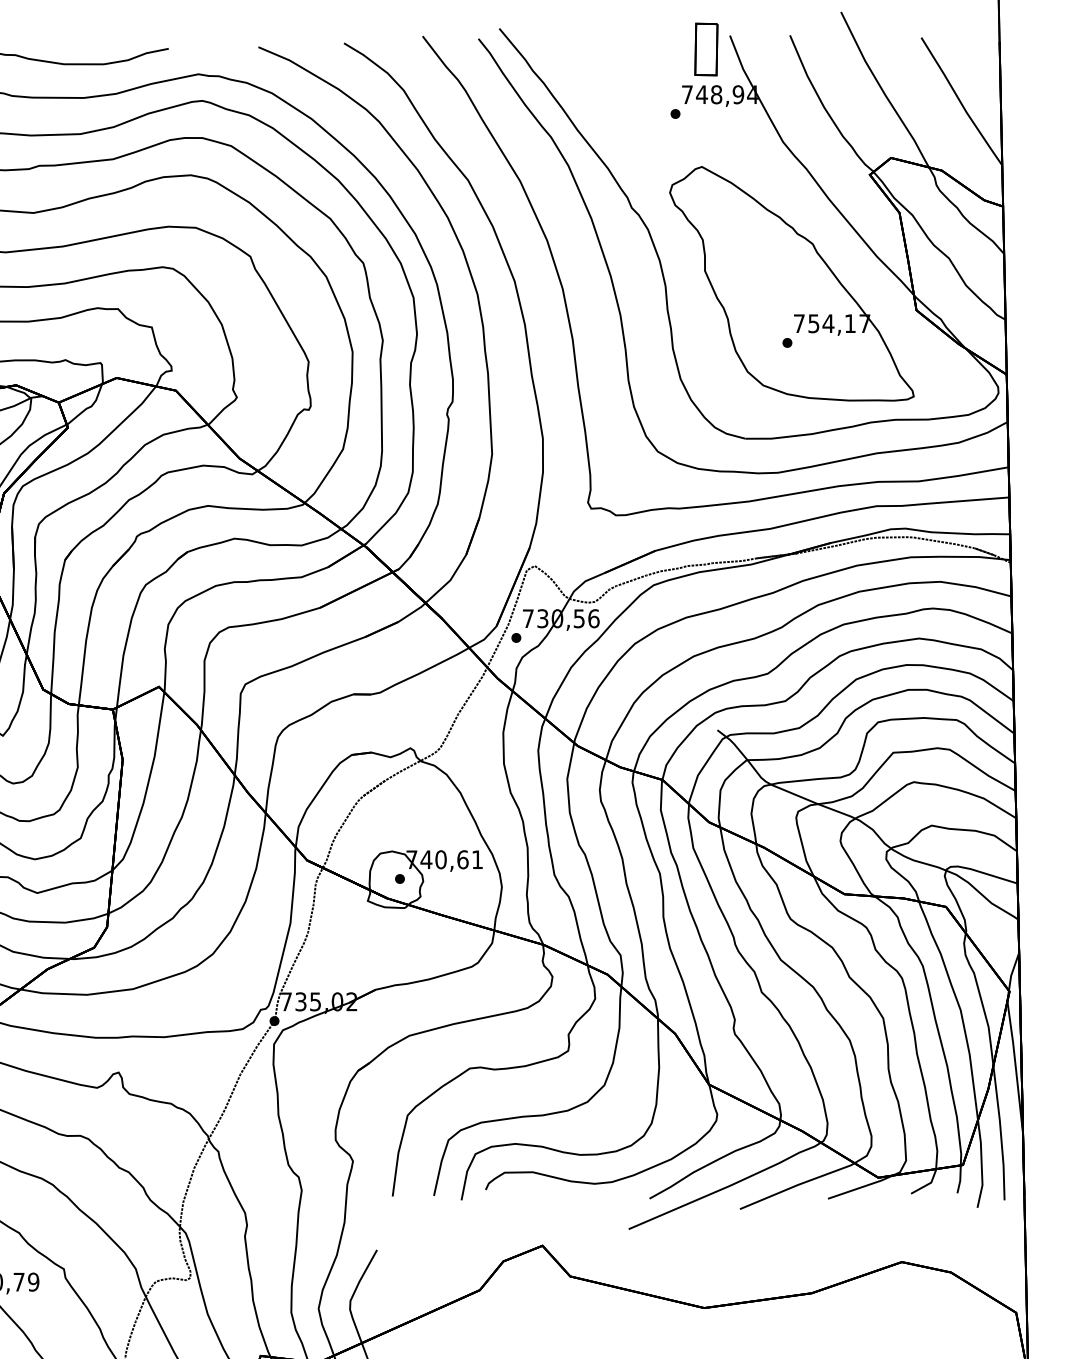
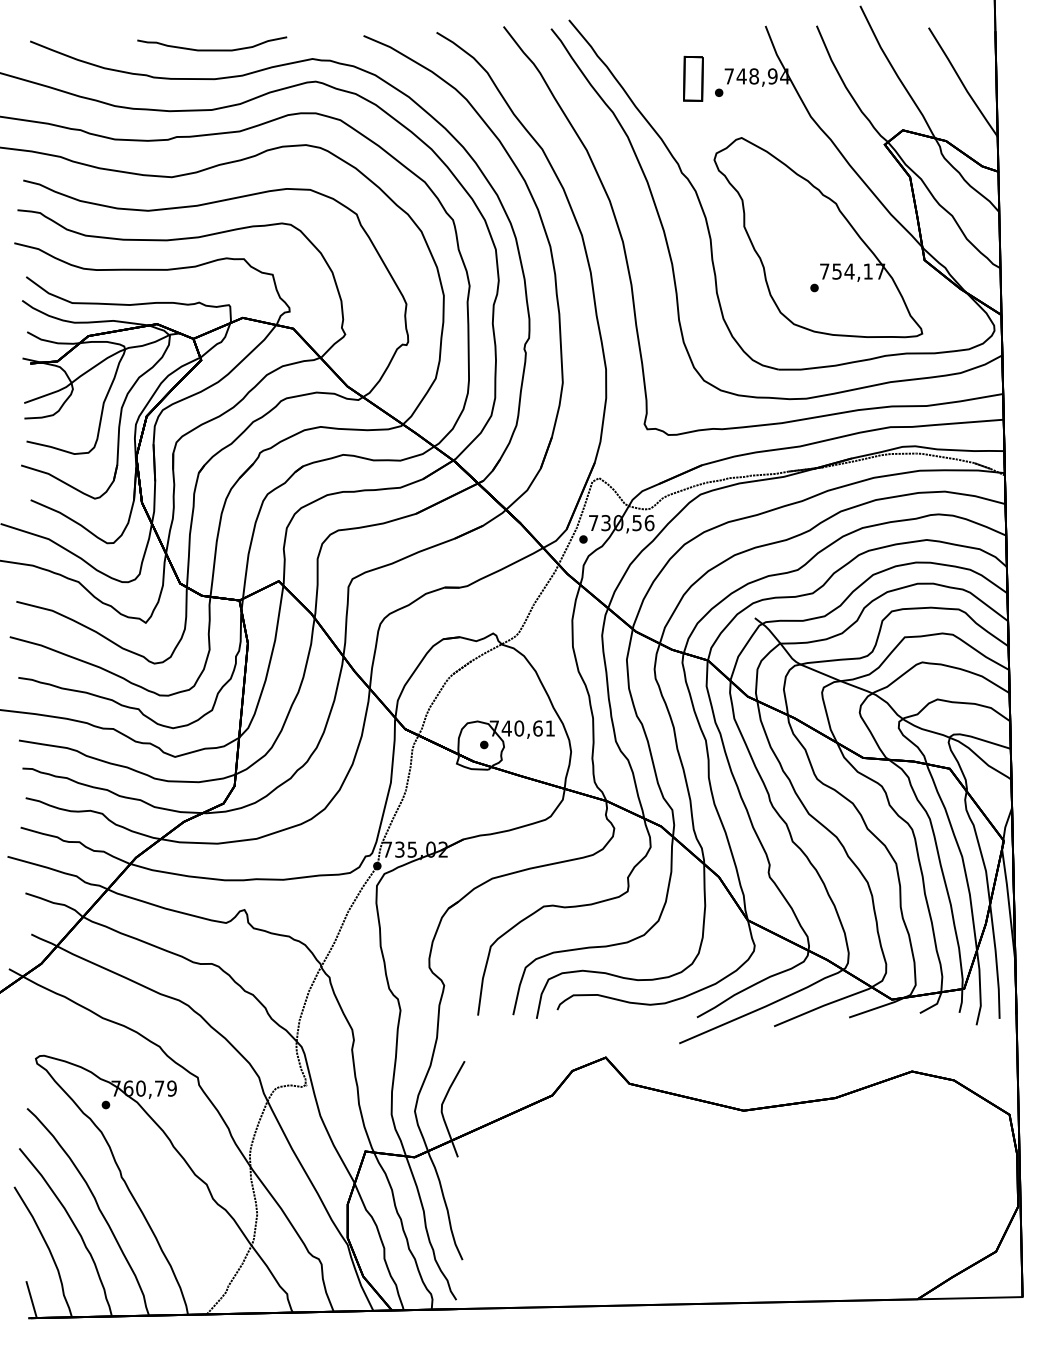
part: (706, 49) -> (693, 78), moved

